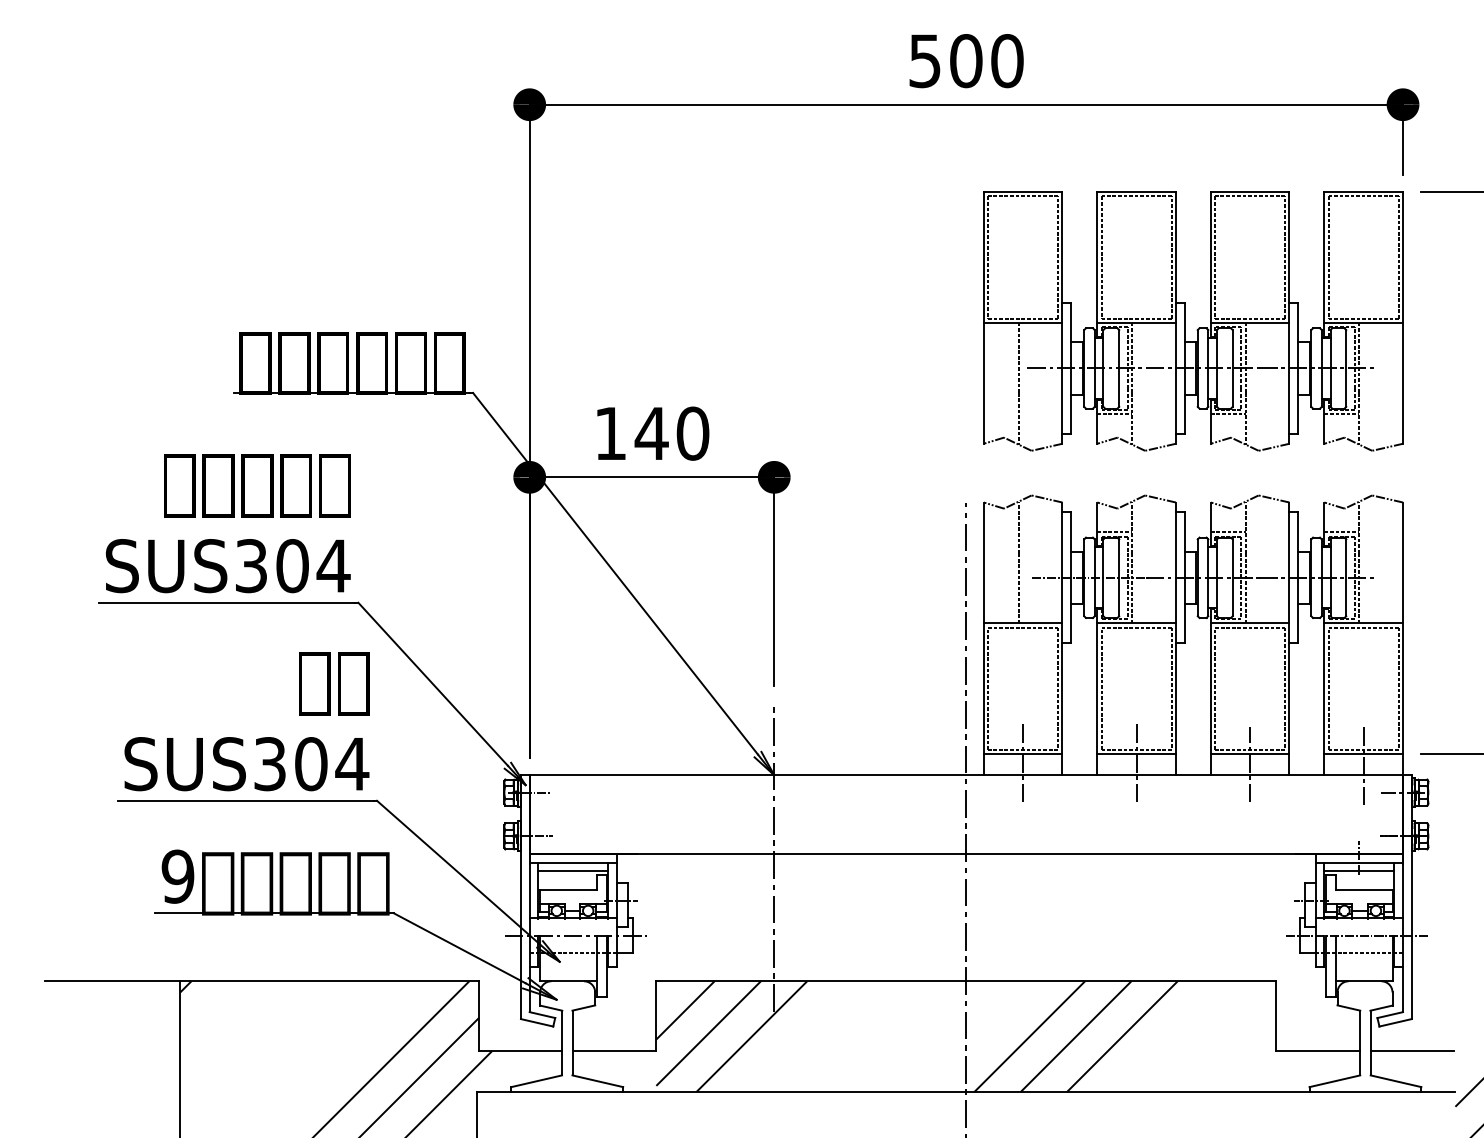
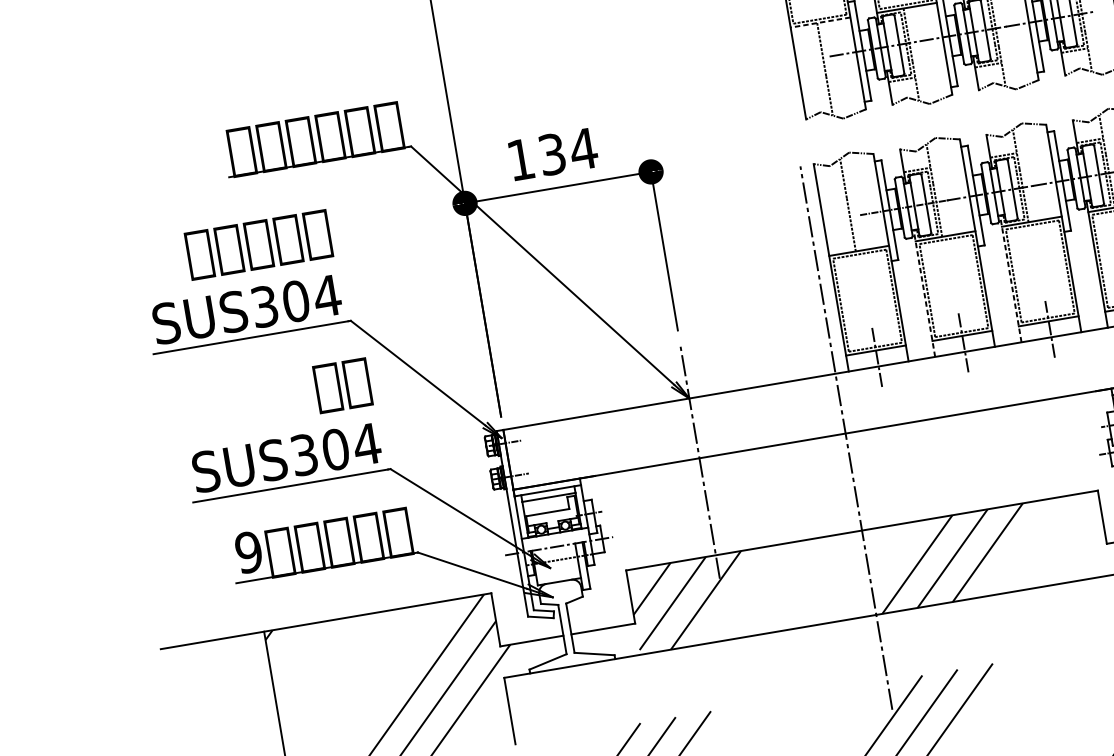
line: (1022, 323) -> (820, 22), solid -> dashed
text: (671, 433) -> (567, 151), 140 -> 134
line: (1097, 691) -> (924, 293), solid -> dashed
line: (1210, 691) -> (1010, 278), solid -> dashed

